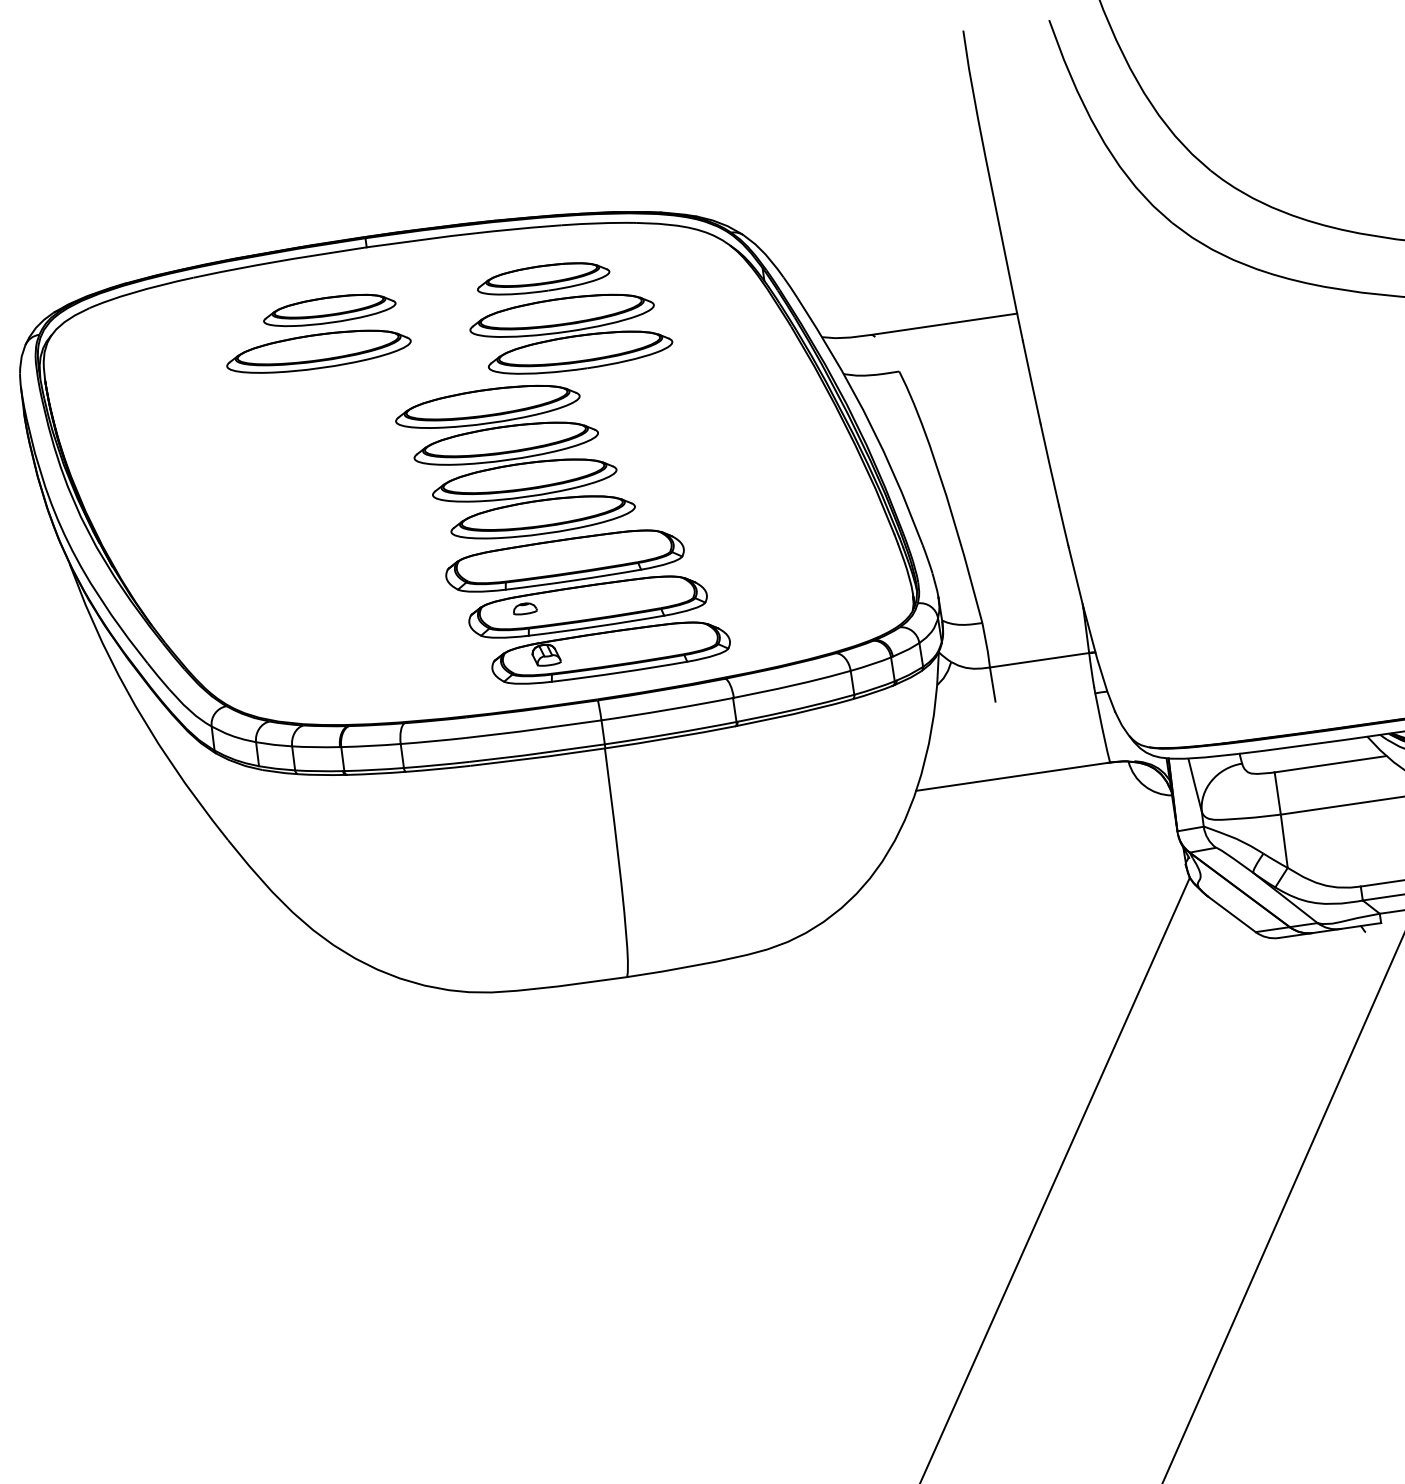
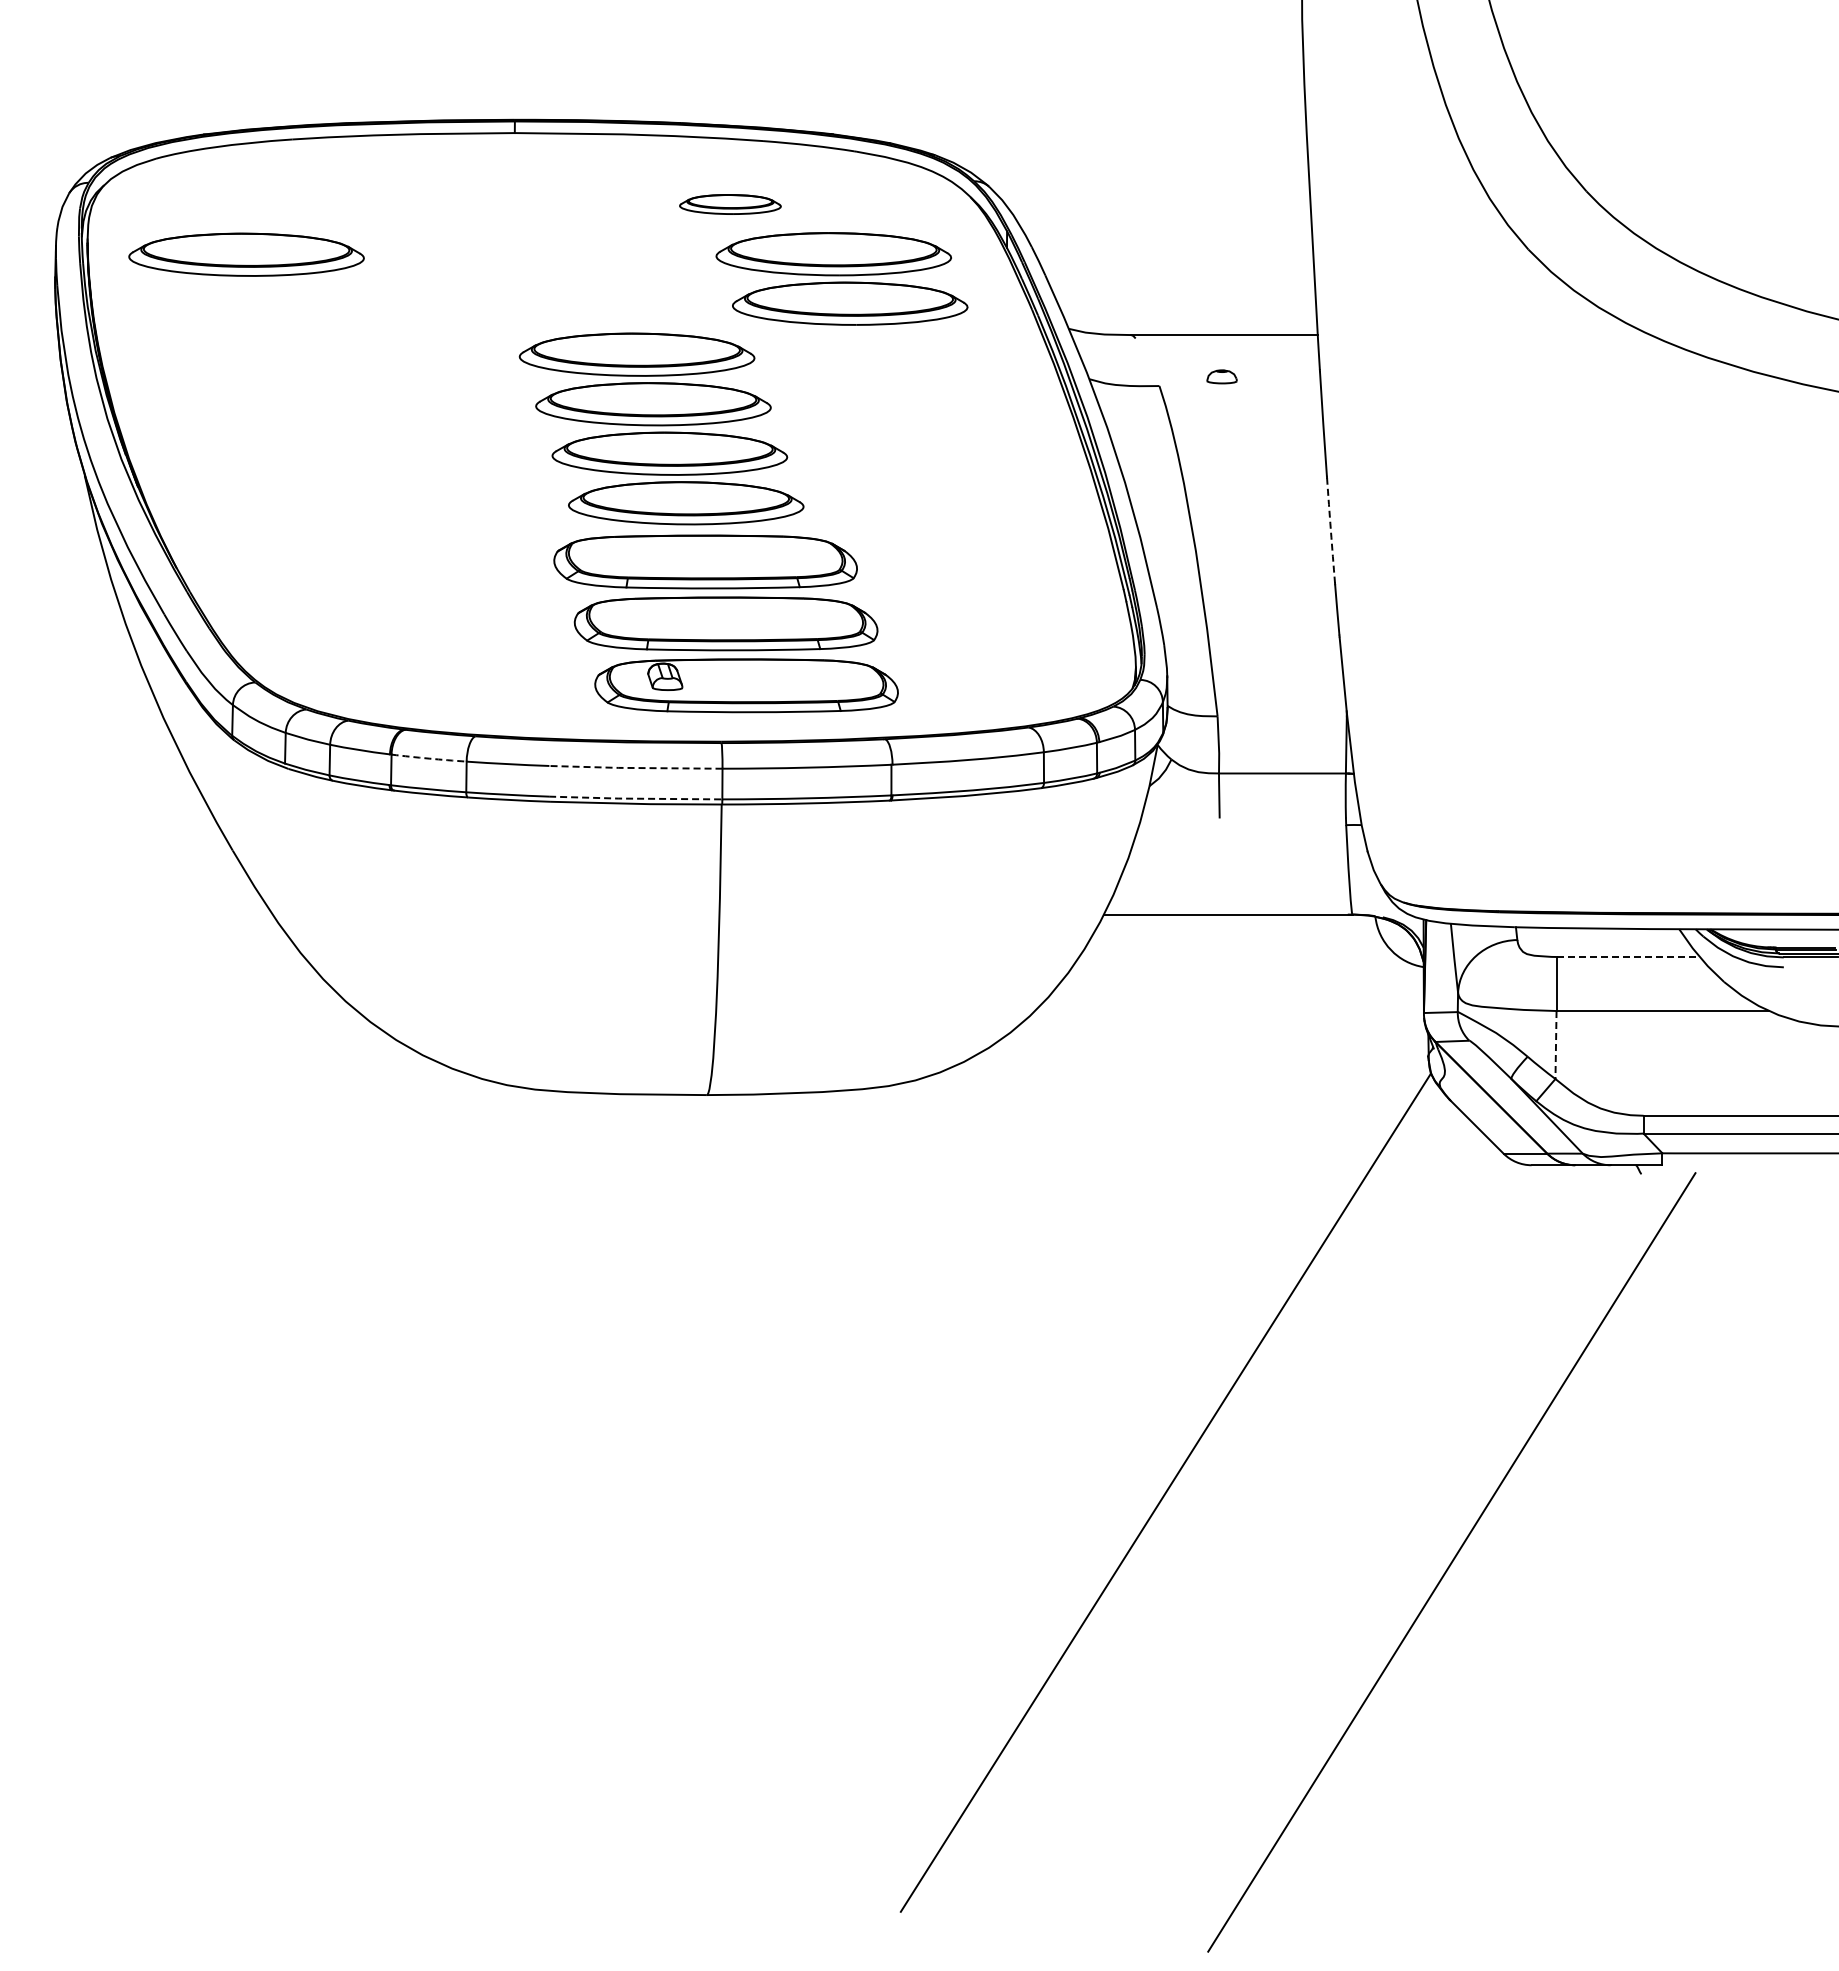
part: (543, 278) -> (730, 204), size x0.6
part: (329, 309) -> (456, 204), removed
part: (570, 333) -> (841, 278), moved
part: (318, 351) -> (246, 254), moved
arc: (1049, 464) -> (1330, 530), solid -> dashed
part: (524, 608) -> (1221, 376), moved
line: (533, 730) -> (635, 768), solid -> dashed
arc: (371, 745) -> (429, 758), solid -> dashed
line: (536, 753) -> (635, 798), solid -> dashed
line: (1330, 763) -> (1628, 956), solid -> dashed
line: (1284, 841) -> (1556, 1045), solid -> dashed

